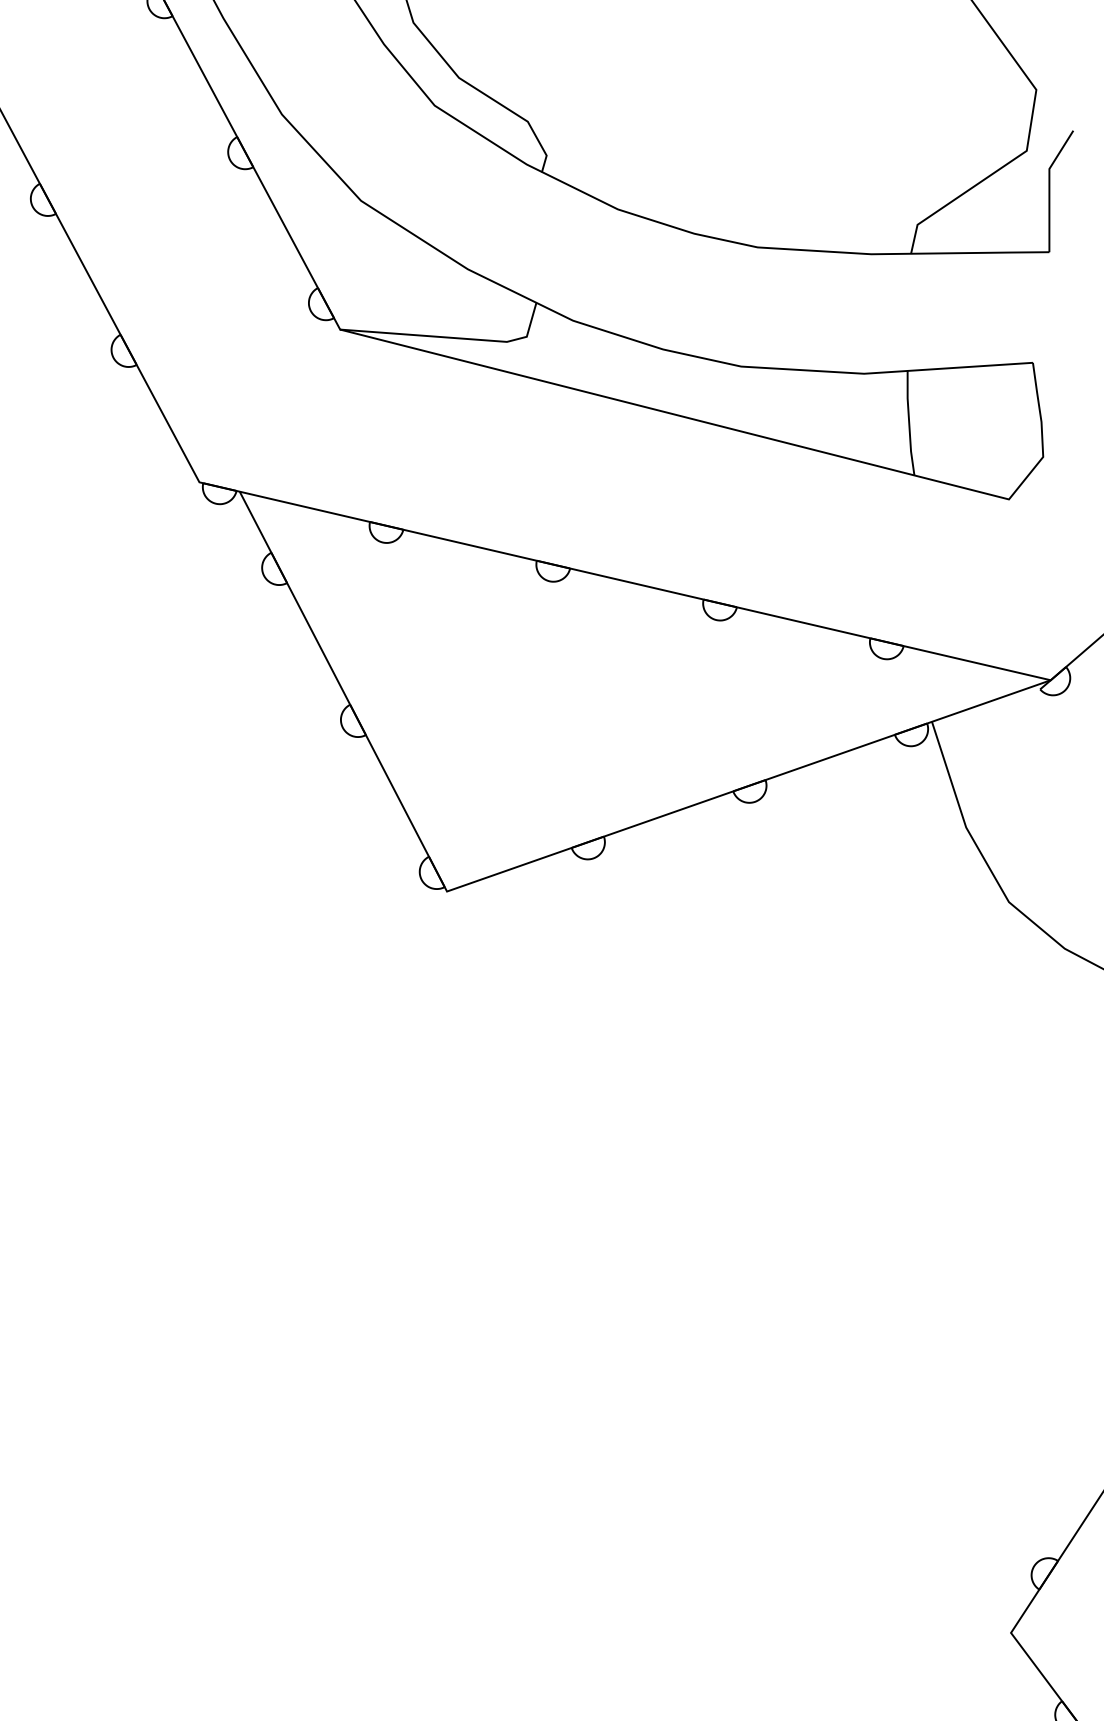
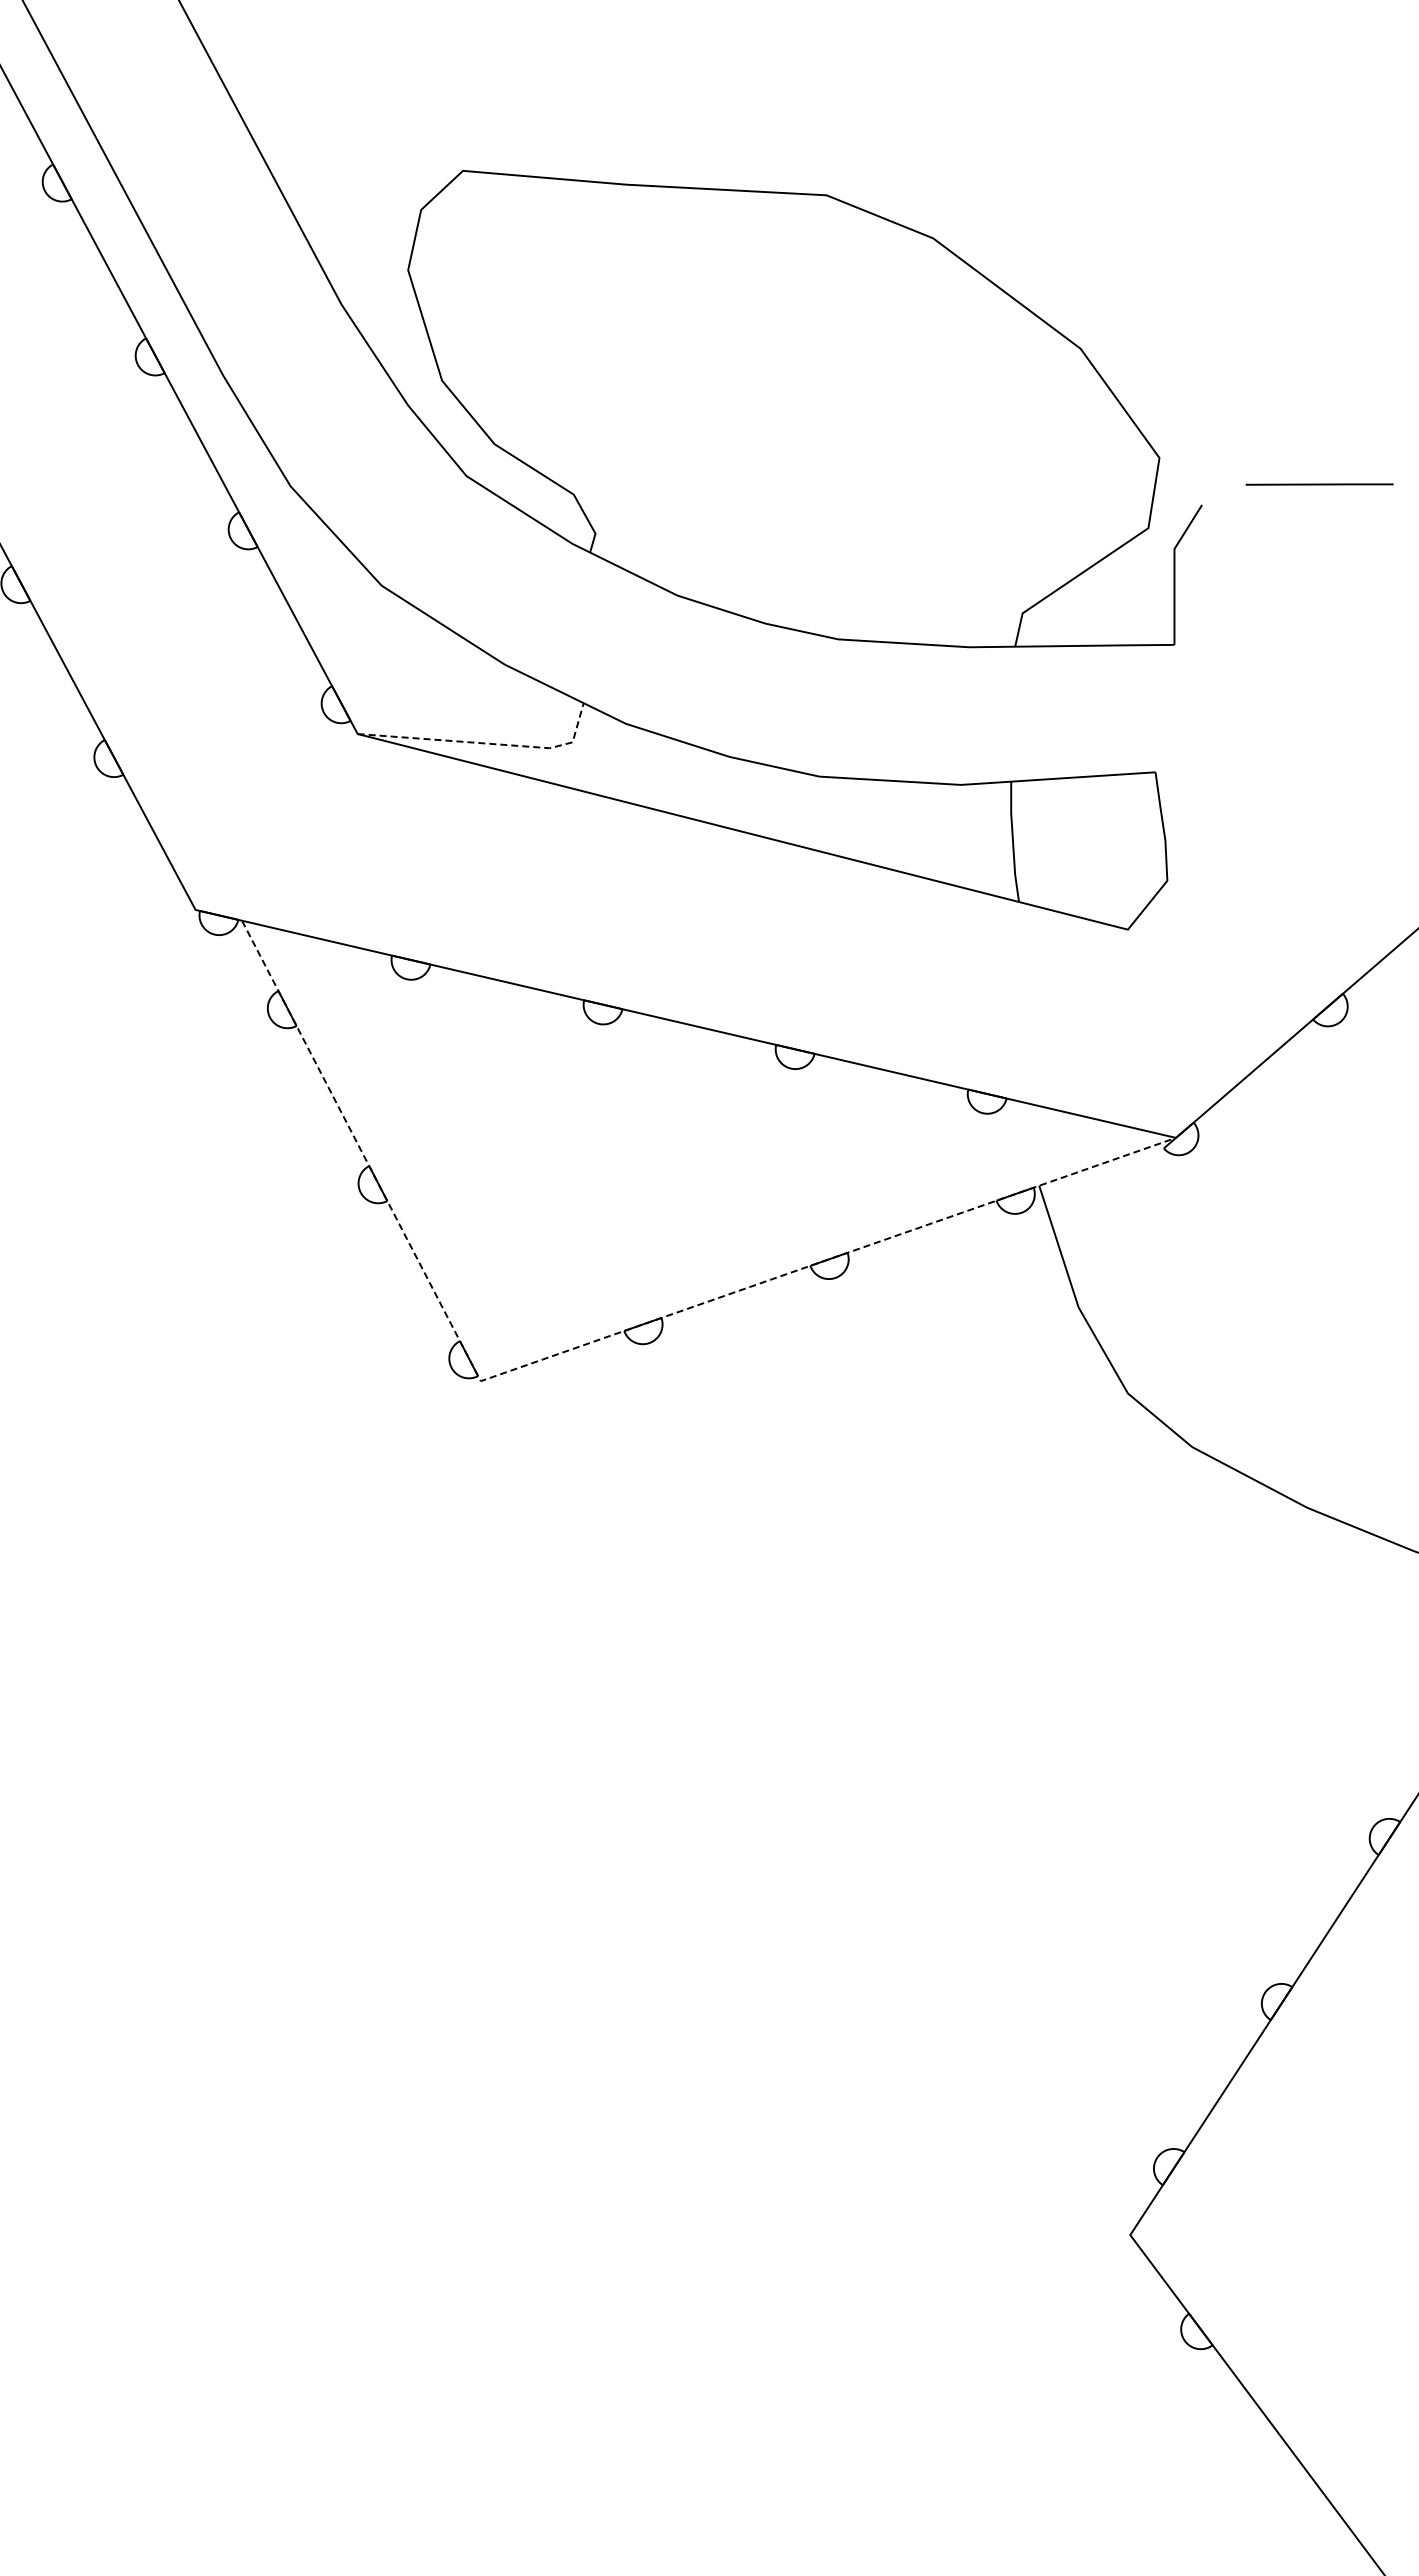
line: (452, 337) -> (487, 743), solid -> dashed
line: (536, 860) -> (583, 1345), solid -> dashed

